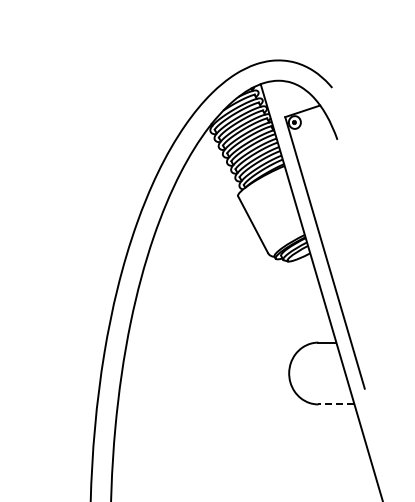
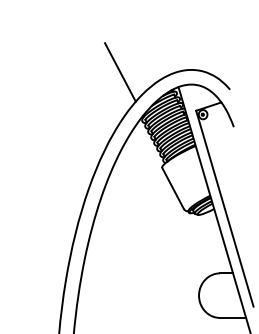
line: (179, 63) -> (119, 72), added
line: (335, 404) -> (232, 317), dashed -> solid

